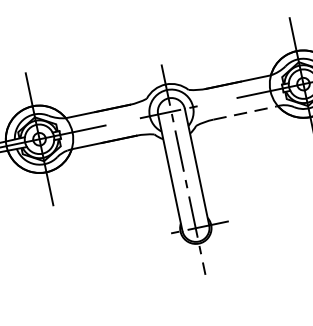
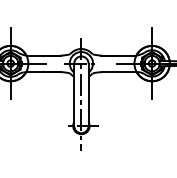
line: (246, 113) -> (119, 72), dashed -> solid

